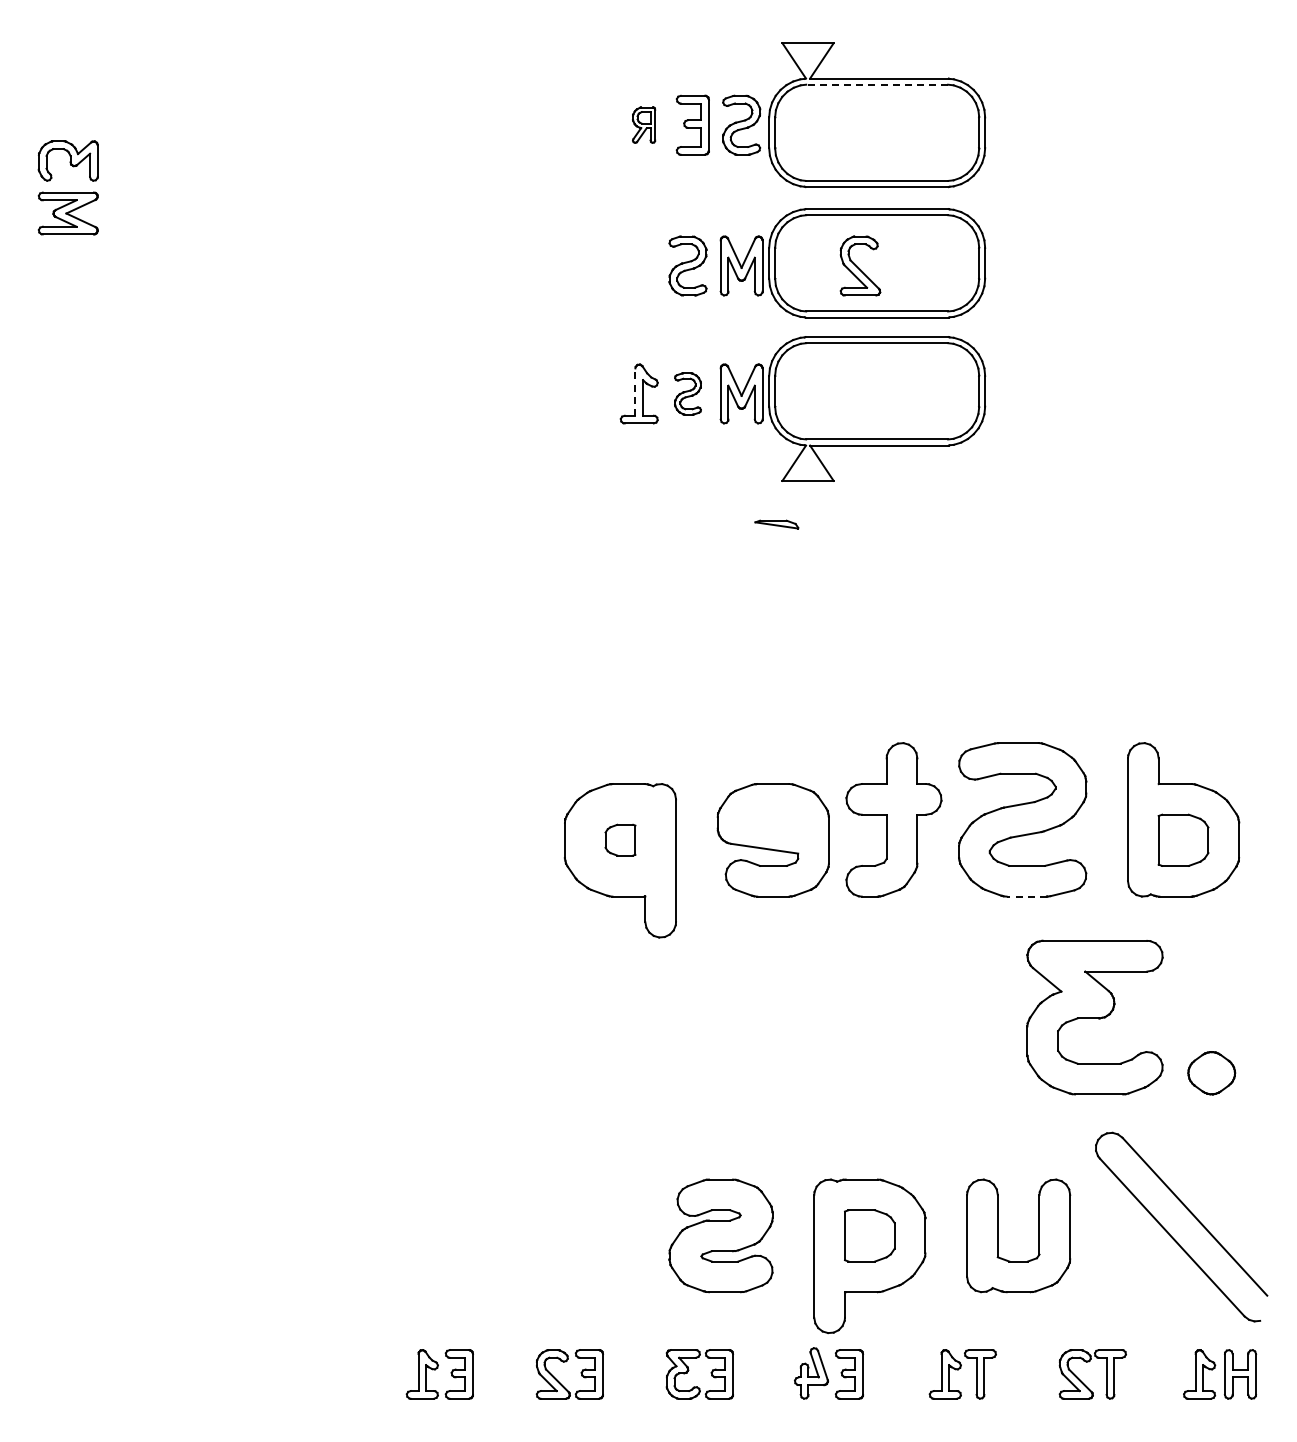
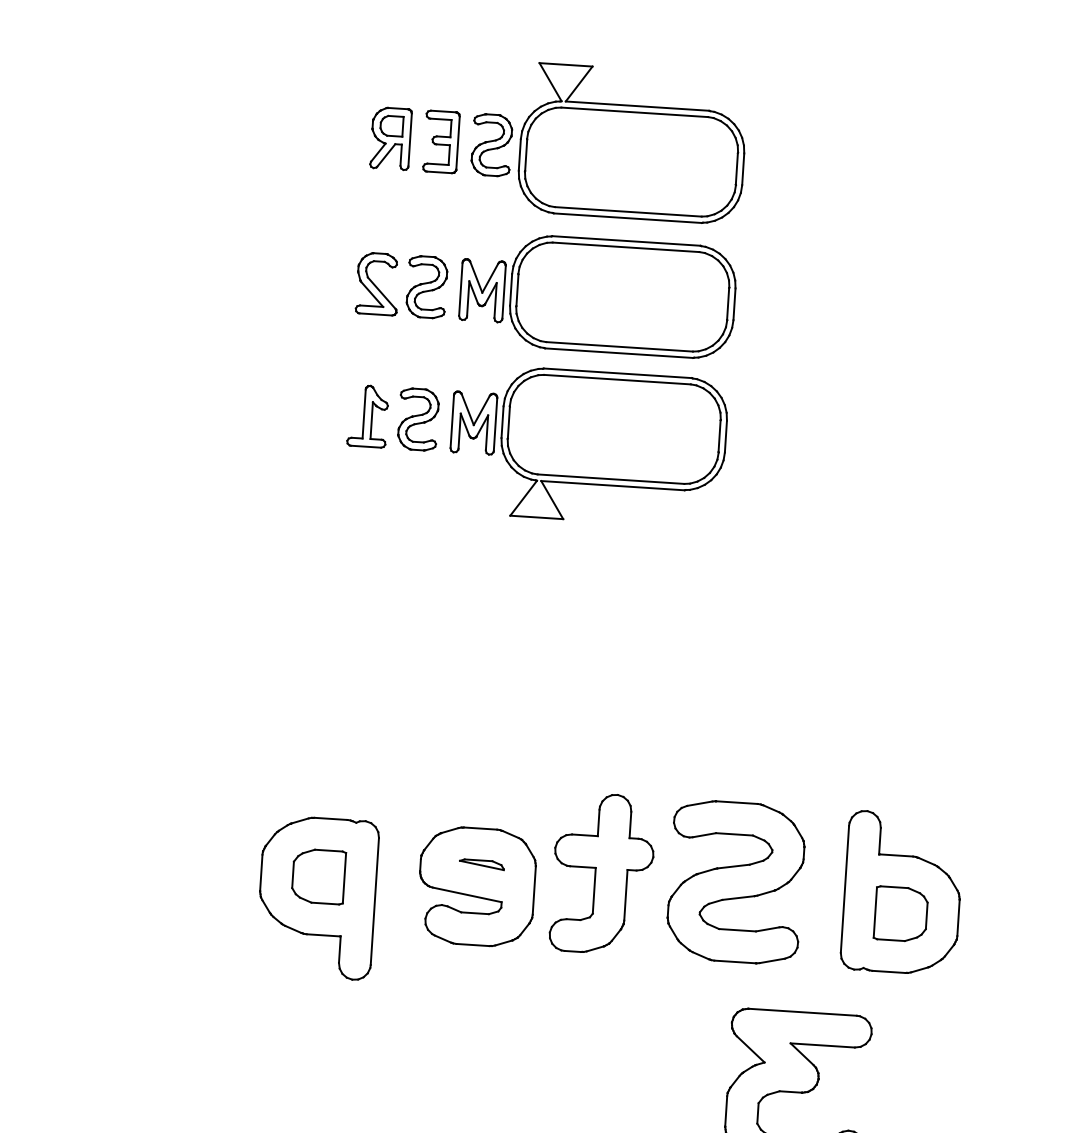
line: (877, 84) -> (635, 112), dashed -> solid
part: (643, 124) -> (390, 137), size x1.67
part: (860, 265) -> (377, 283), moved
line: (635, 392) -> (364, 414), dashed -> solid
part: (687, 393) -> (417, 418), size x1.43
part: (776, 524) -> (481, 864), moved
part: (620, 839) -> (318, 875), size x1.67
line: (1026, 896) -> (734, 961), dashed -> solid

